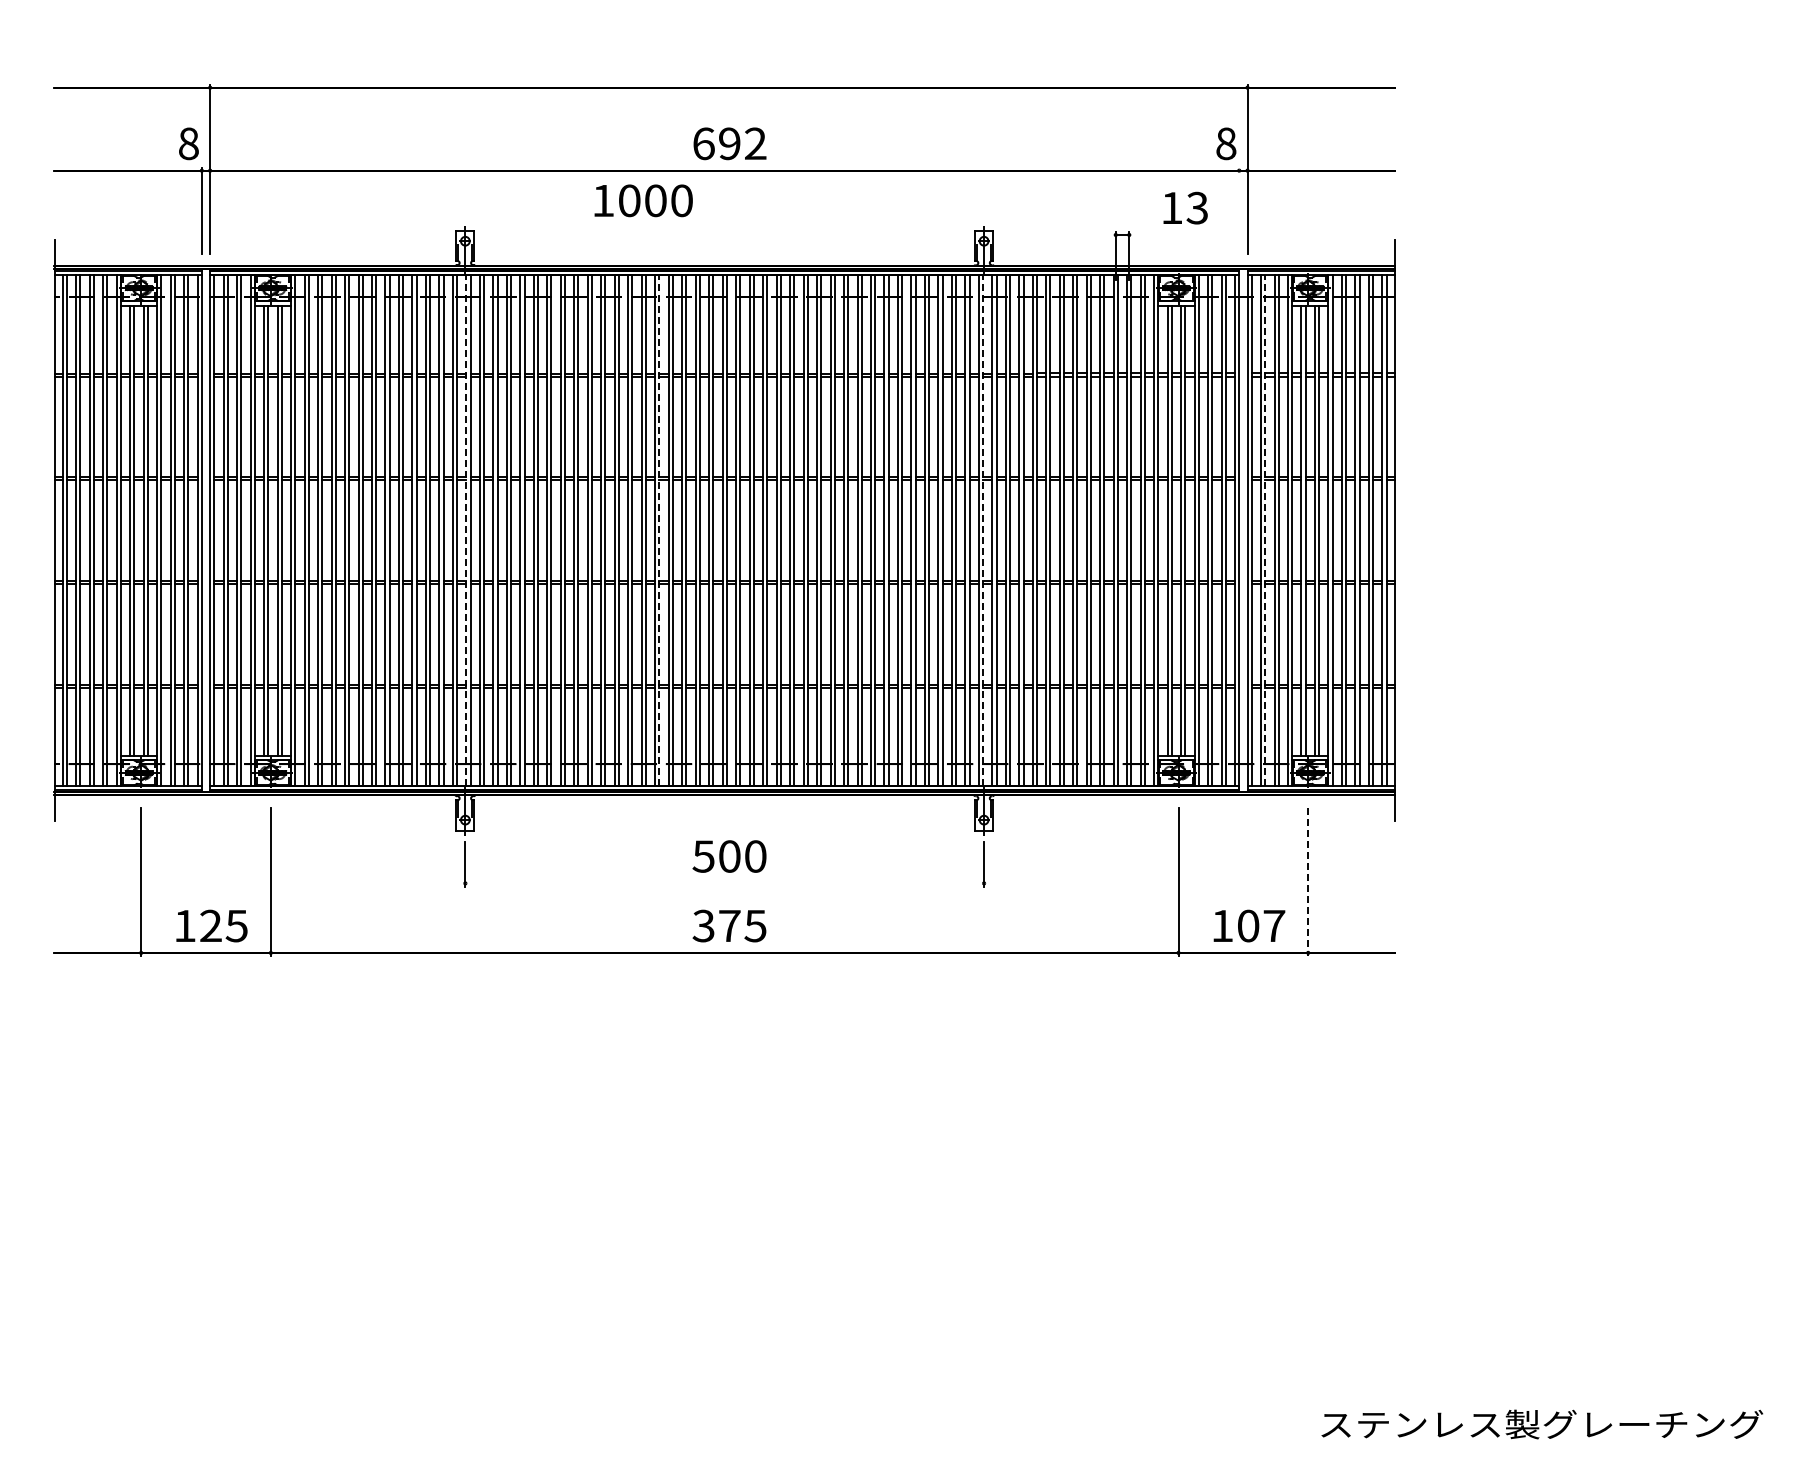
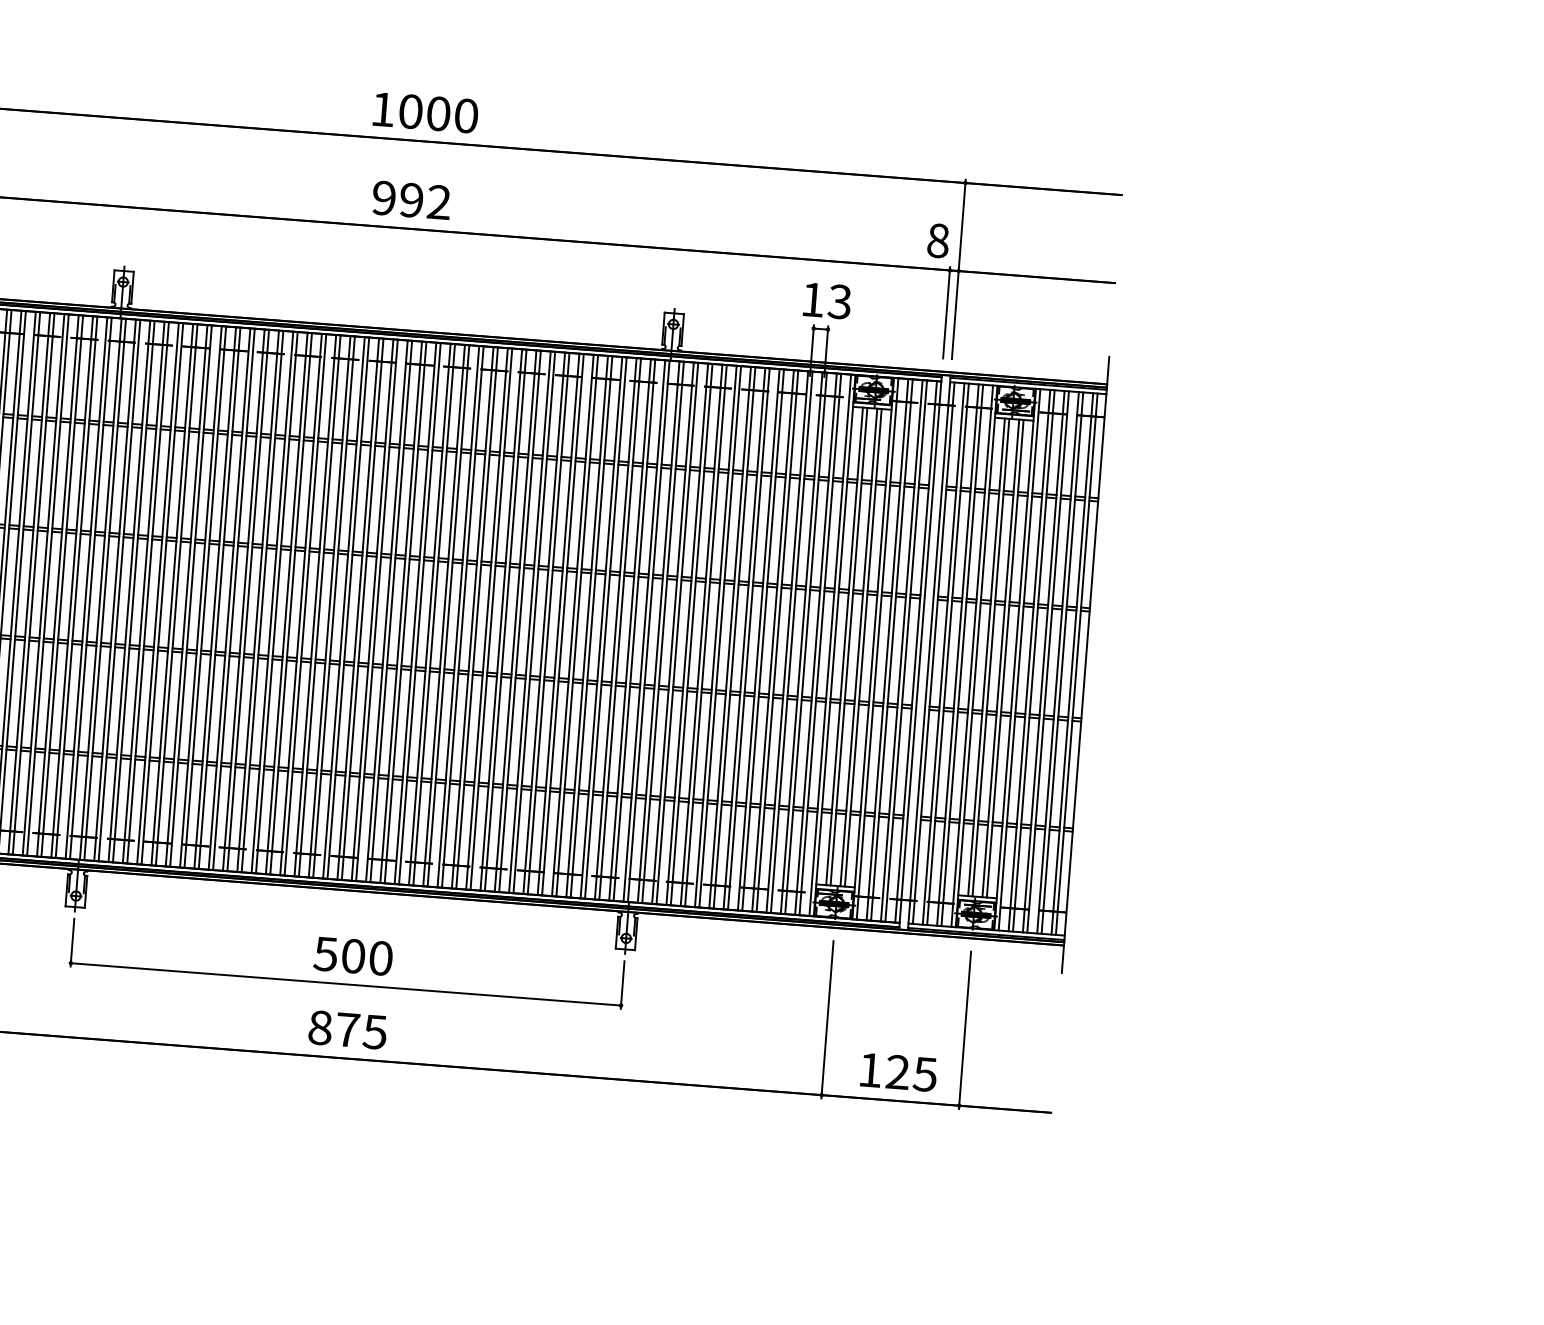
text: (703, 143) -> (383, 197), 692 -> 992
text: (643, 200) -> (425, 112), moved
text: (1185, 207) -> (827, 300), moved
line: (1239, 210) -> (946, 312), added
line: (466, 530) -> (100, 588), dashed -> solid
line: (659, 530) -> (305, 604), dashed -> solid
line: (983, 530) -> (649, 631), dashed -> solid
line: (1265, 530) -> (948, 654), dashed -> solid
line: (1308, 882) -> (965, 1031), dashed -> solid
line: (724, 883) -> (345, 984), added
text: (703, 925) -> (320, 1027), 375 -> 875
text: (1261, 925) -> (911, 1072), 107 -> 125

